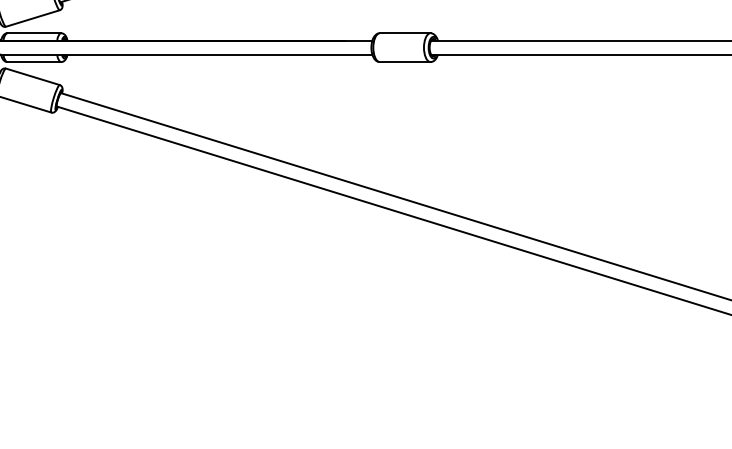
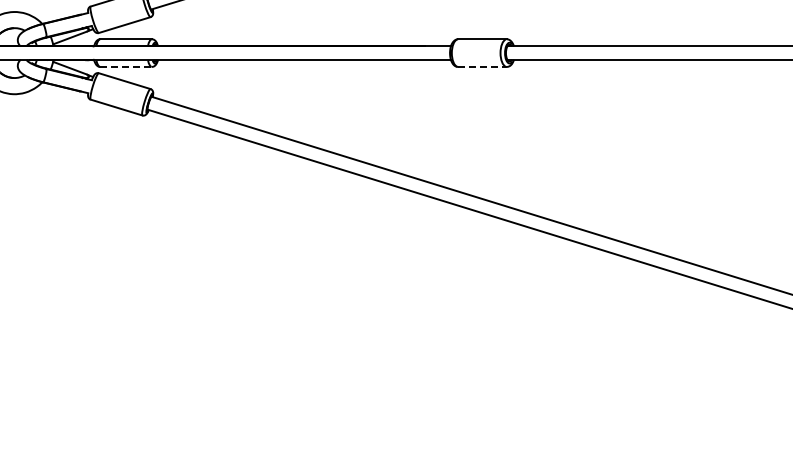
line: (34, 61) -> (126, 66), solid -> dashed
line: (405, 61) -> (482, 66), solid -> dashed

